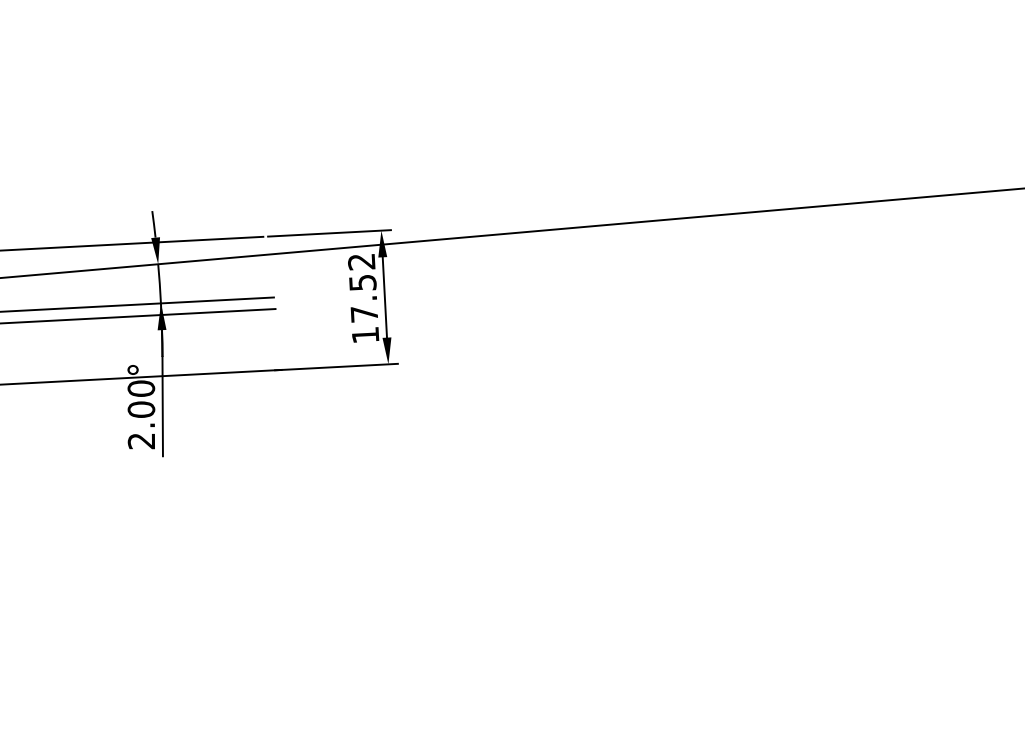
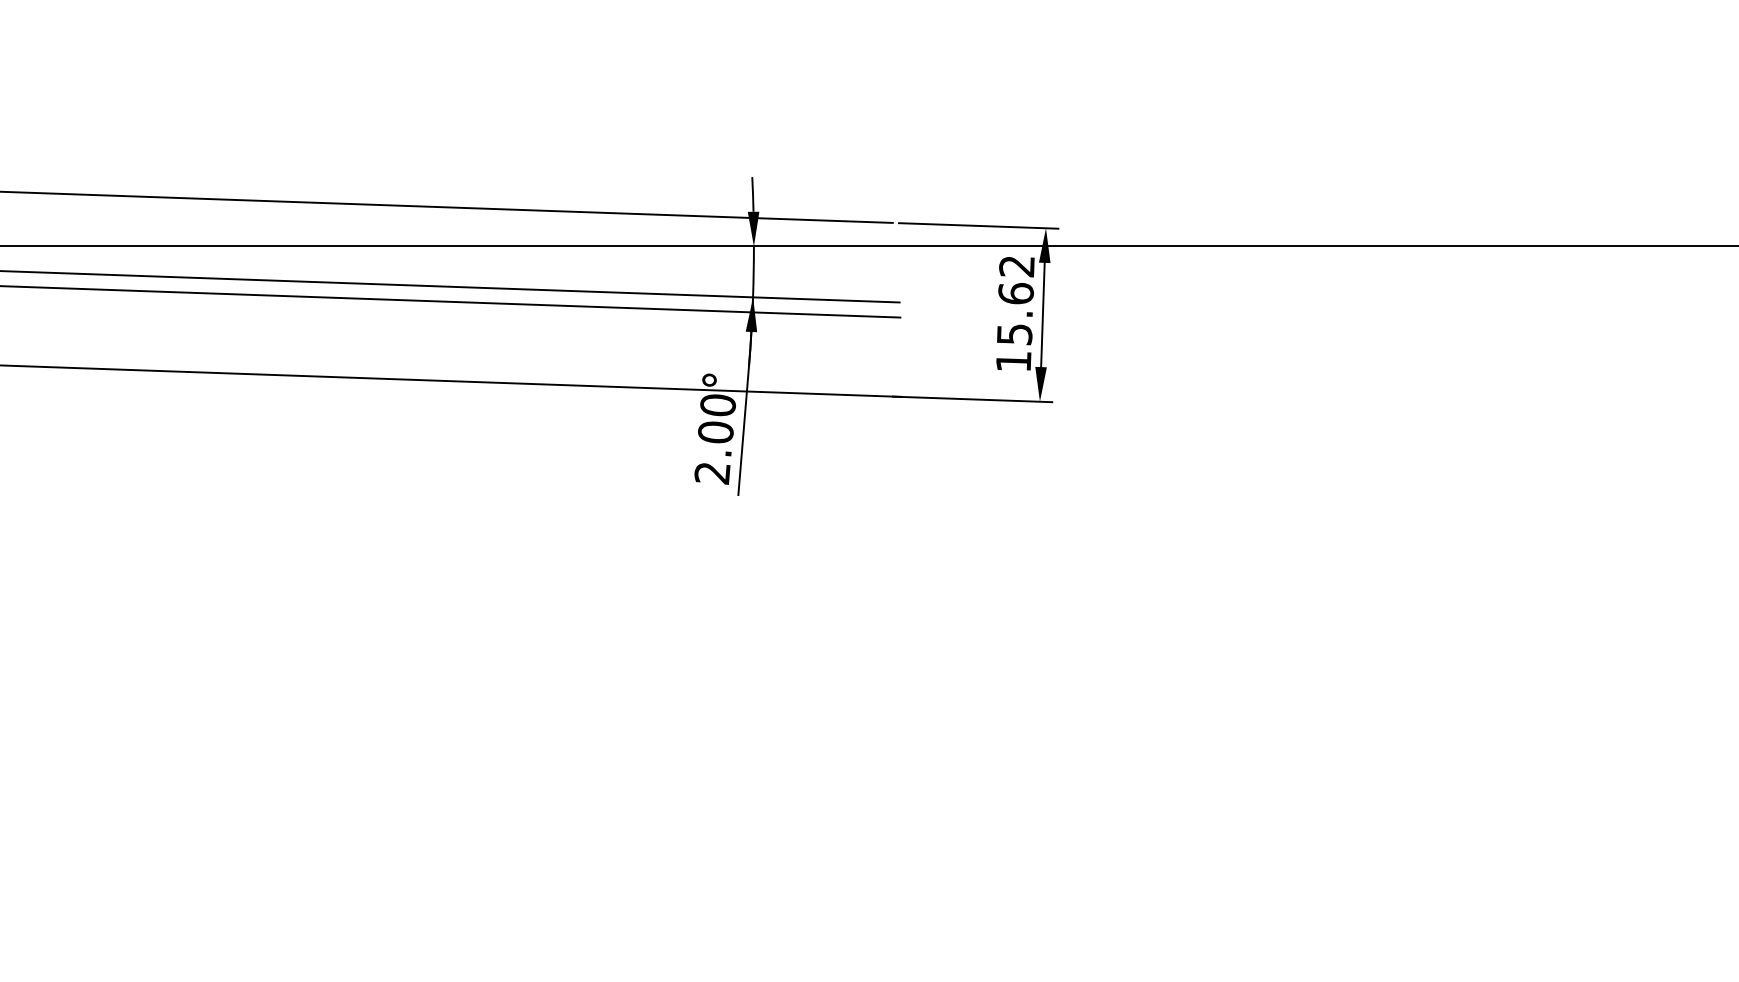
text: (363, 298) -> (1015, 314), 17.52 -> 15.62

